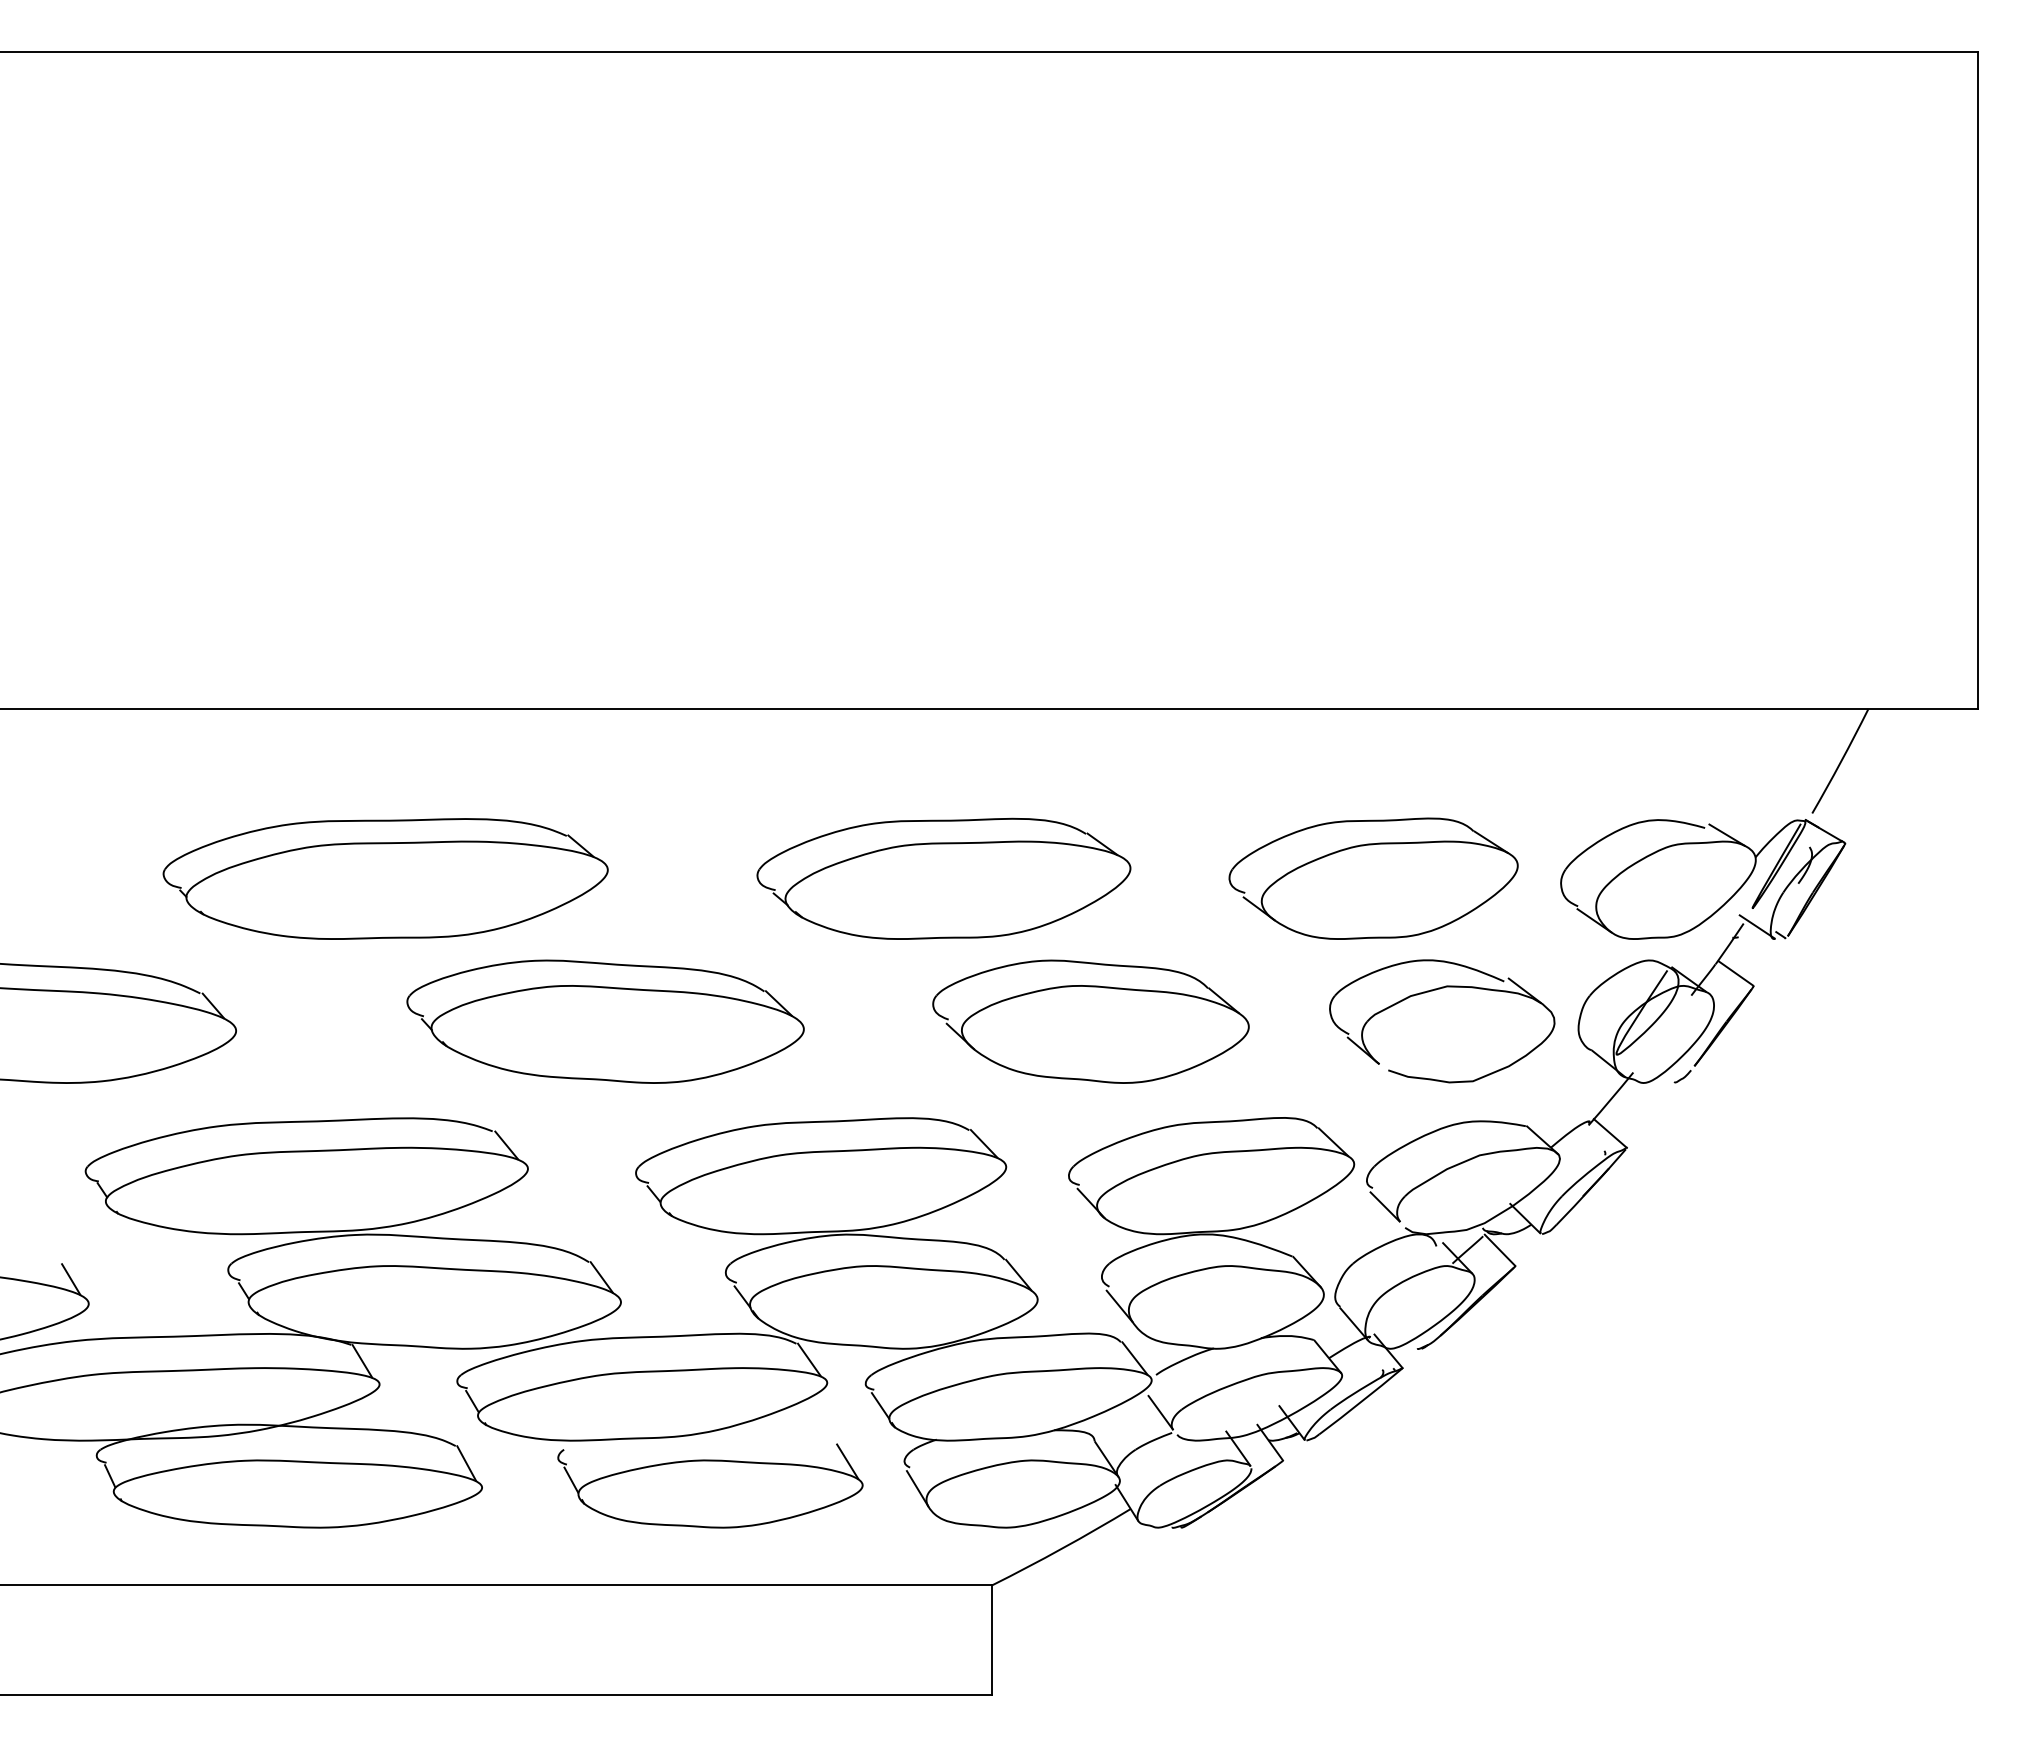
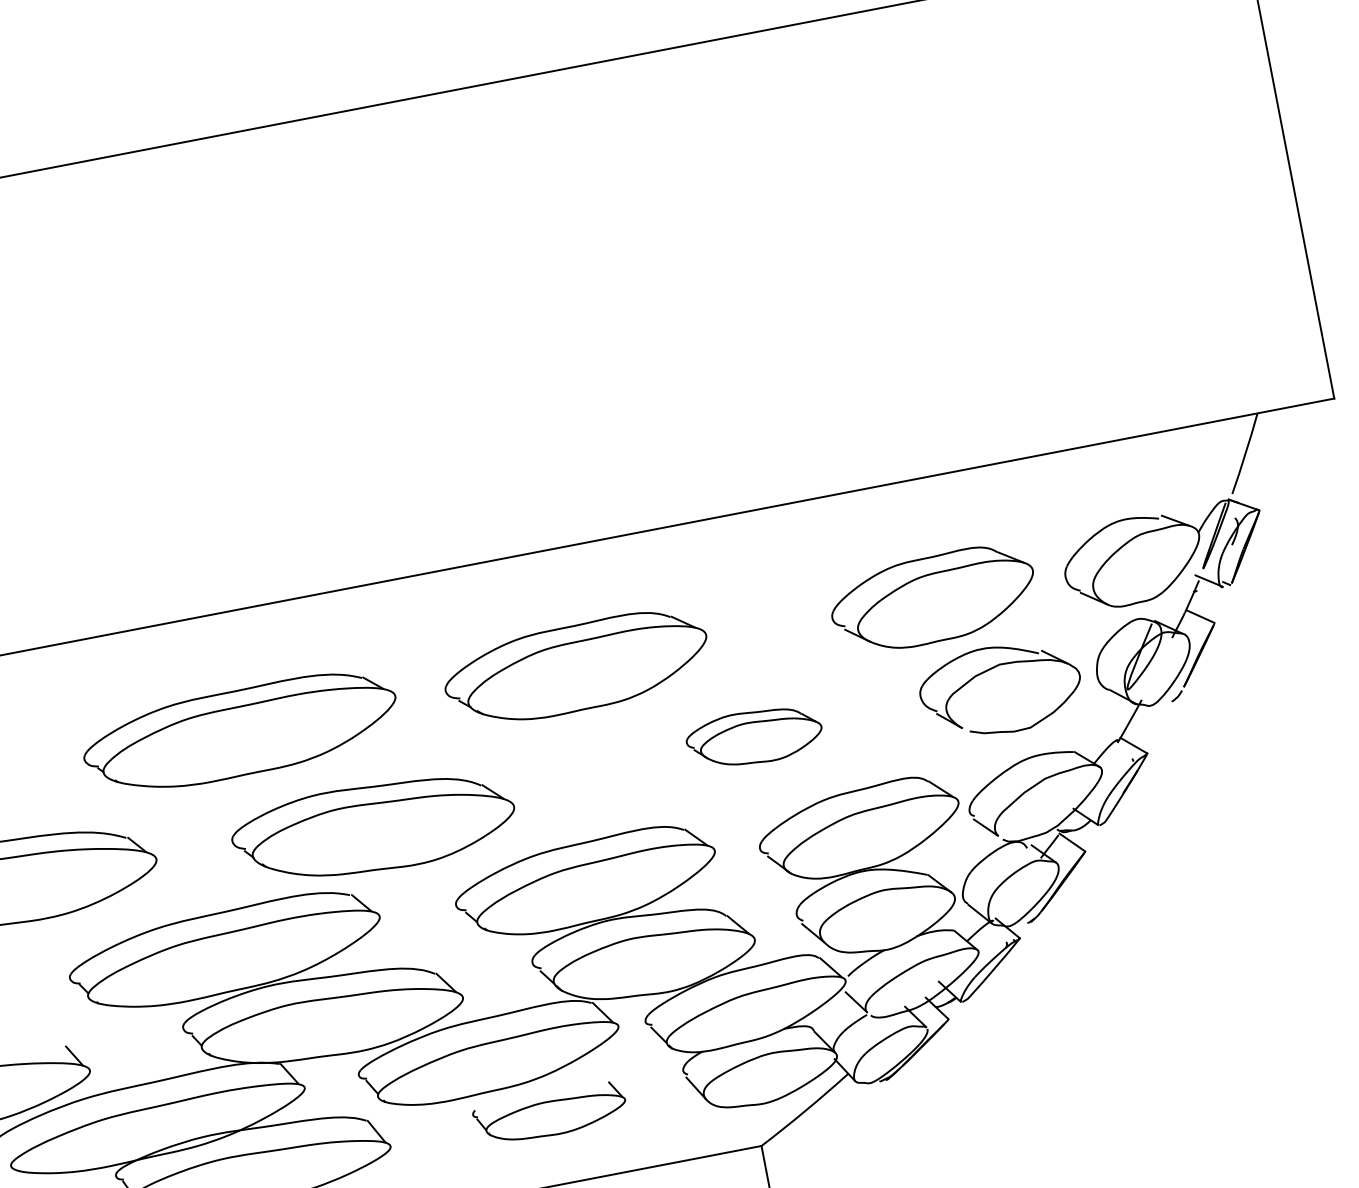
part: (943, 878) -> (576, 667), moved
part: (605, 1021) -> (373, 828), moved
part: (1090, 1021) -> (754, 737), size x0.6
part: (710, 1485) -> (550, 1114), size x0.7

